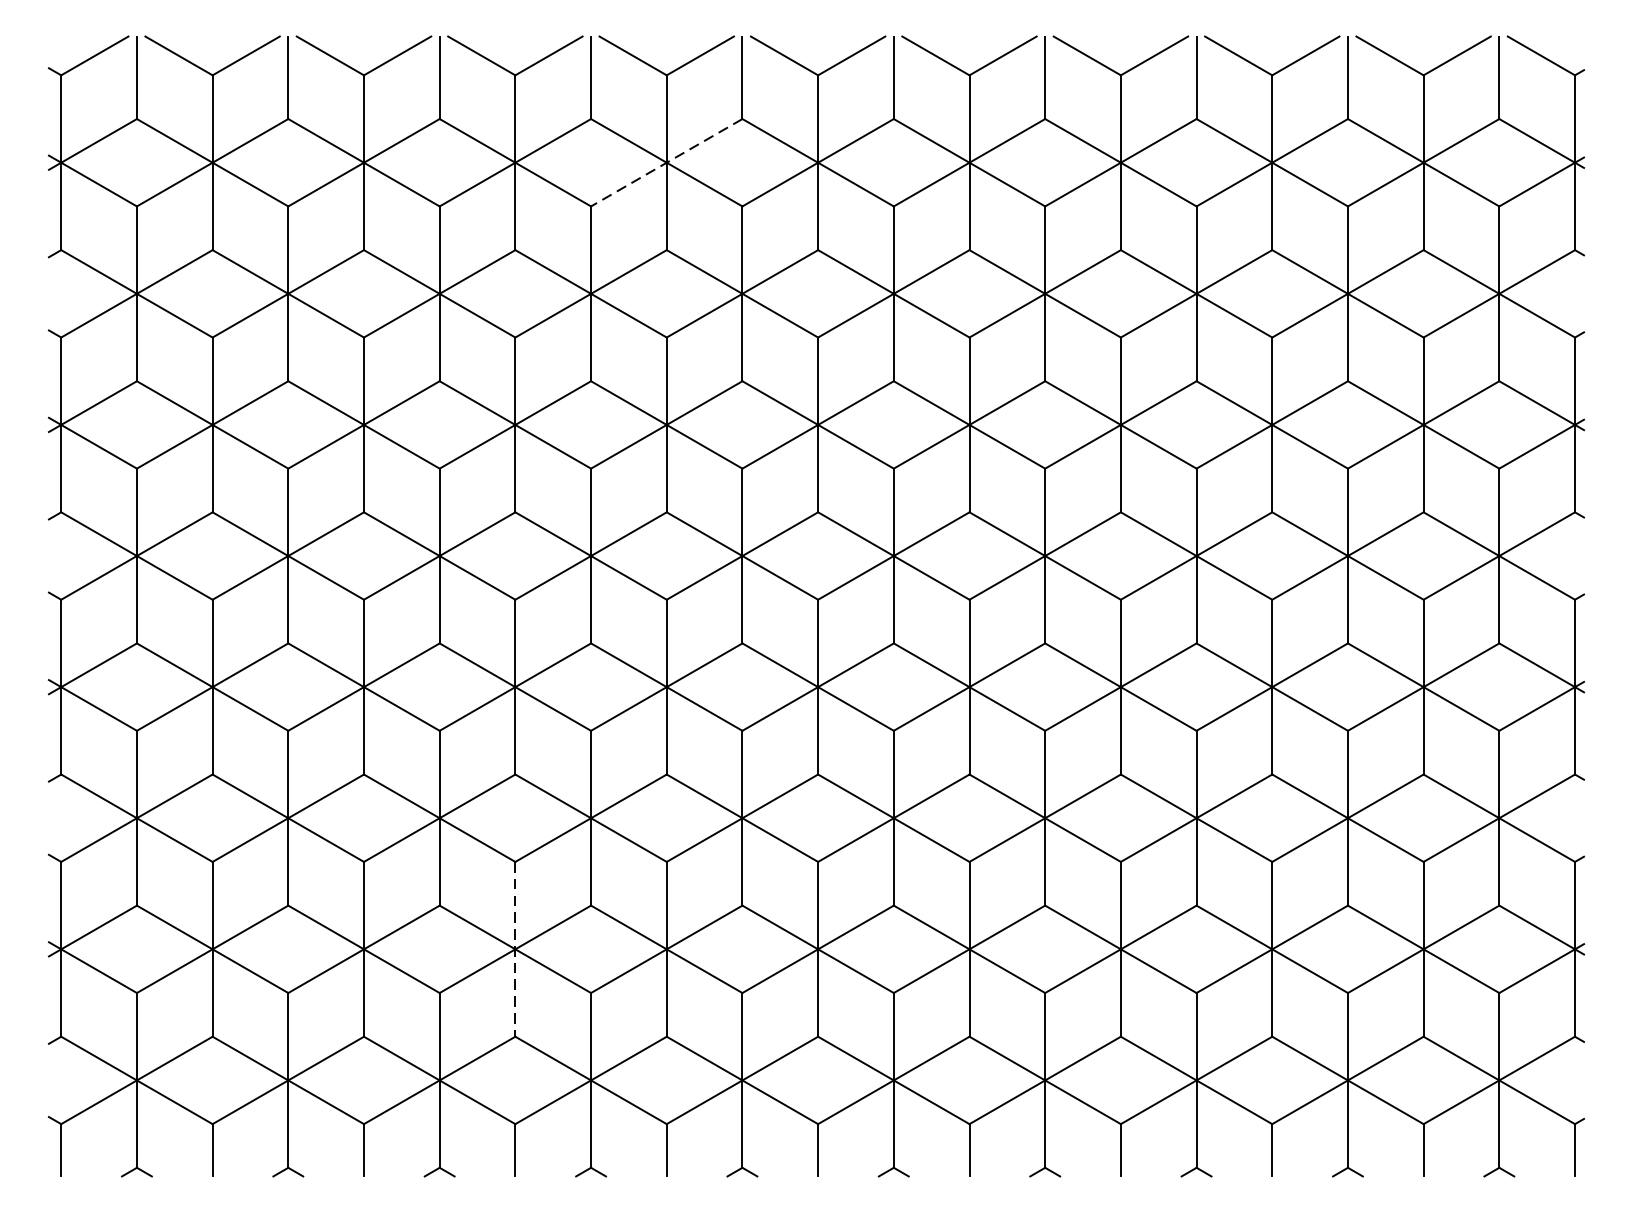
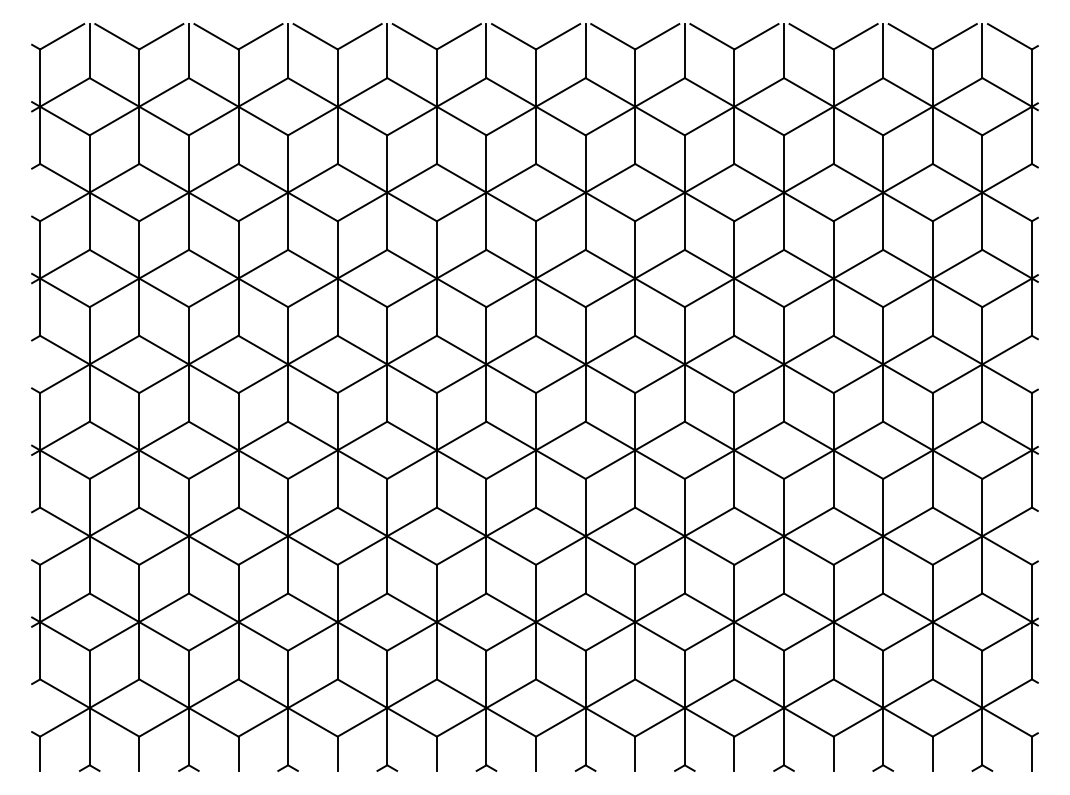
line: (666, 162) -> (436, 106), dashed -> solid
line: (515, 949) -> (337, 622), dashed -> solid

